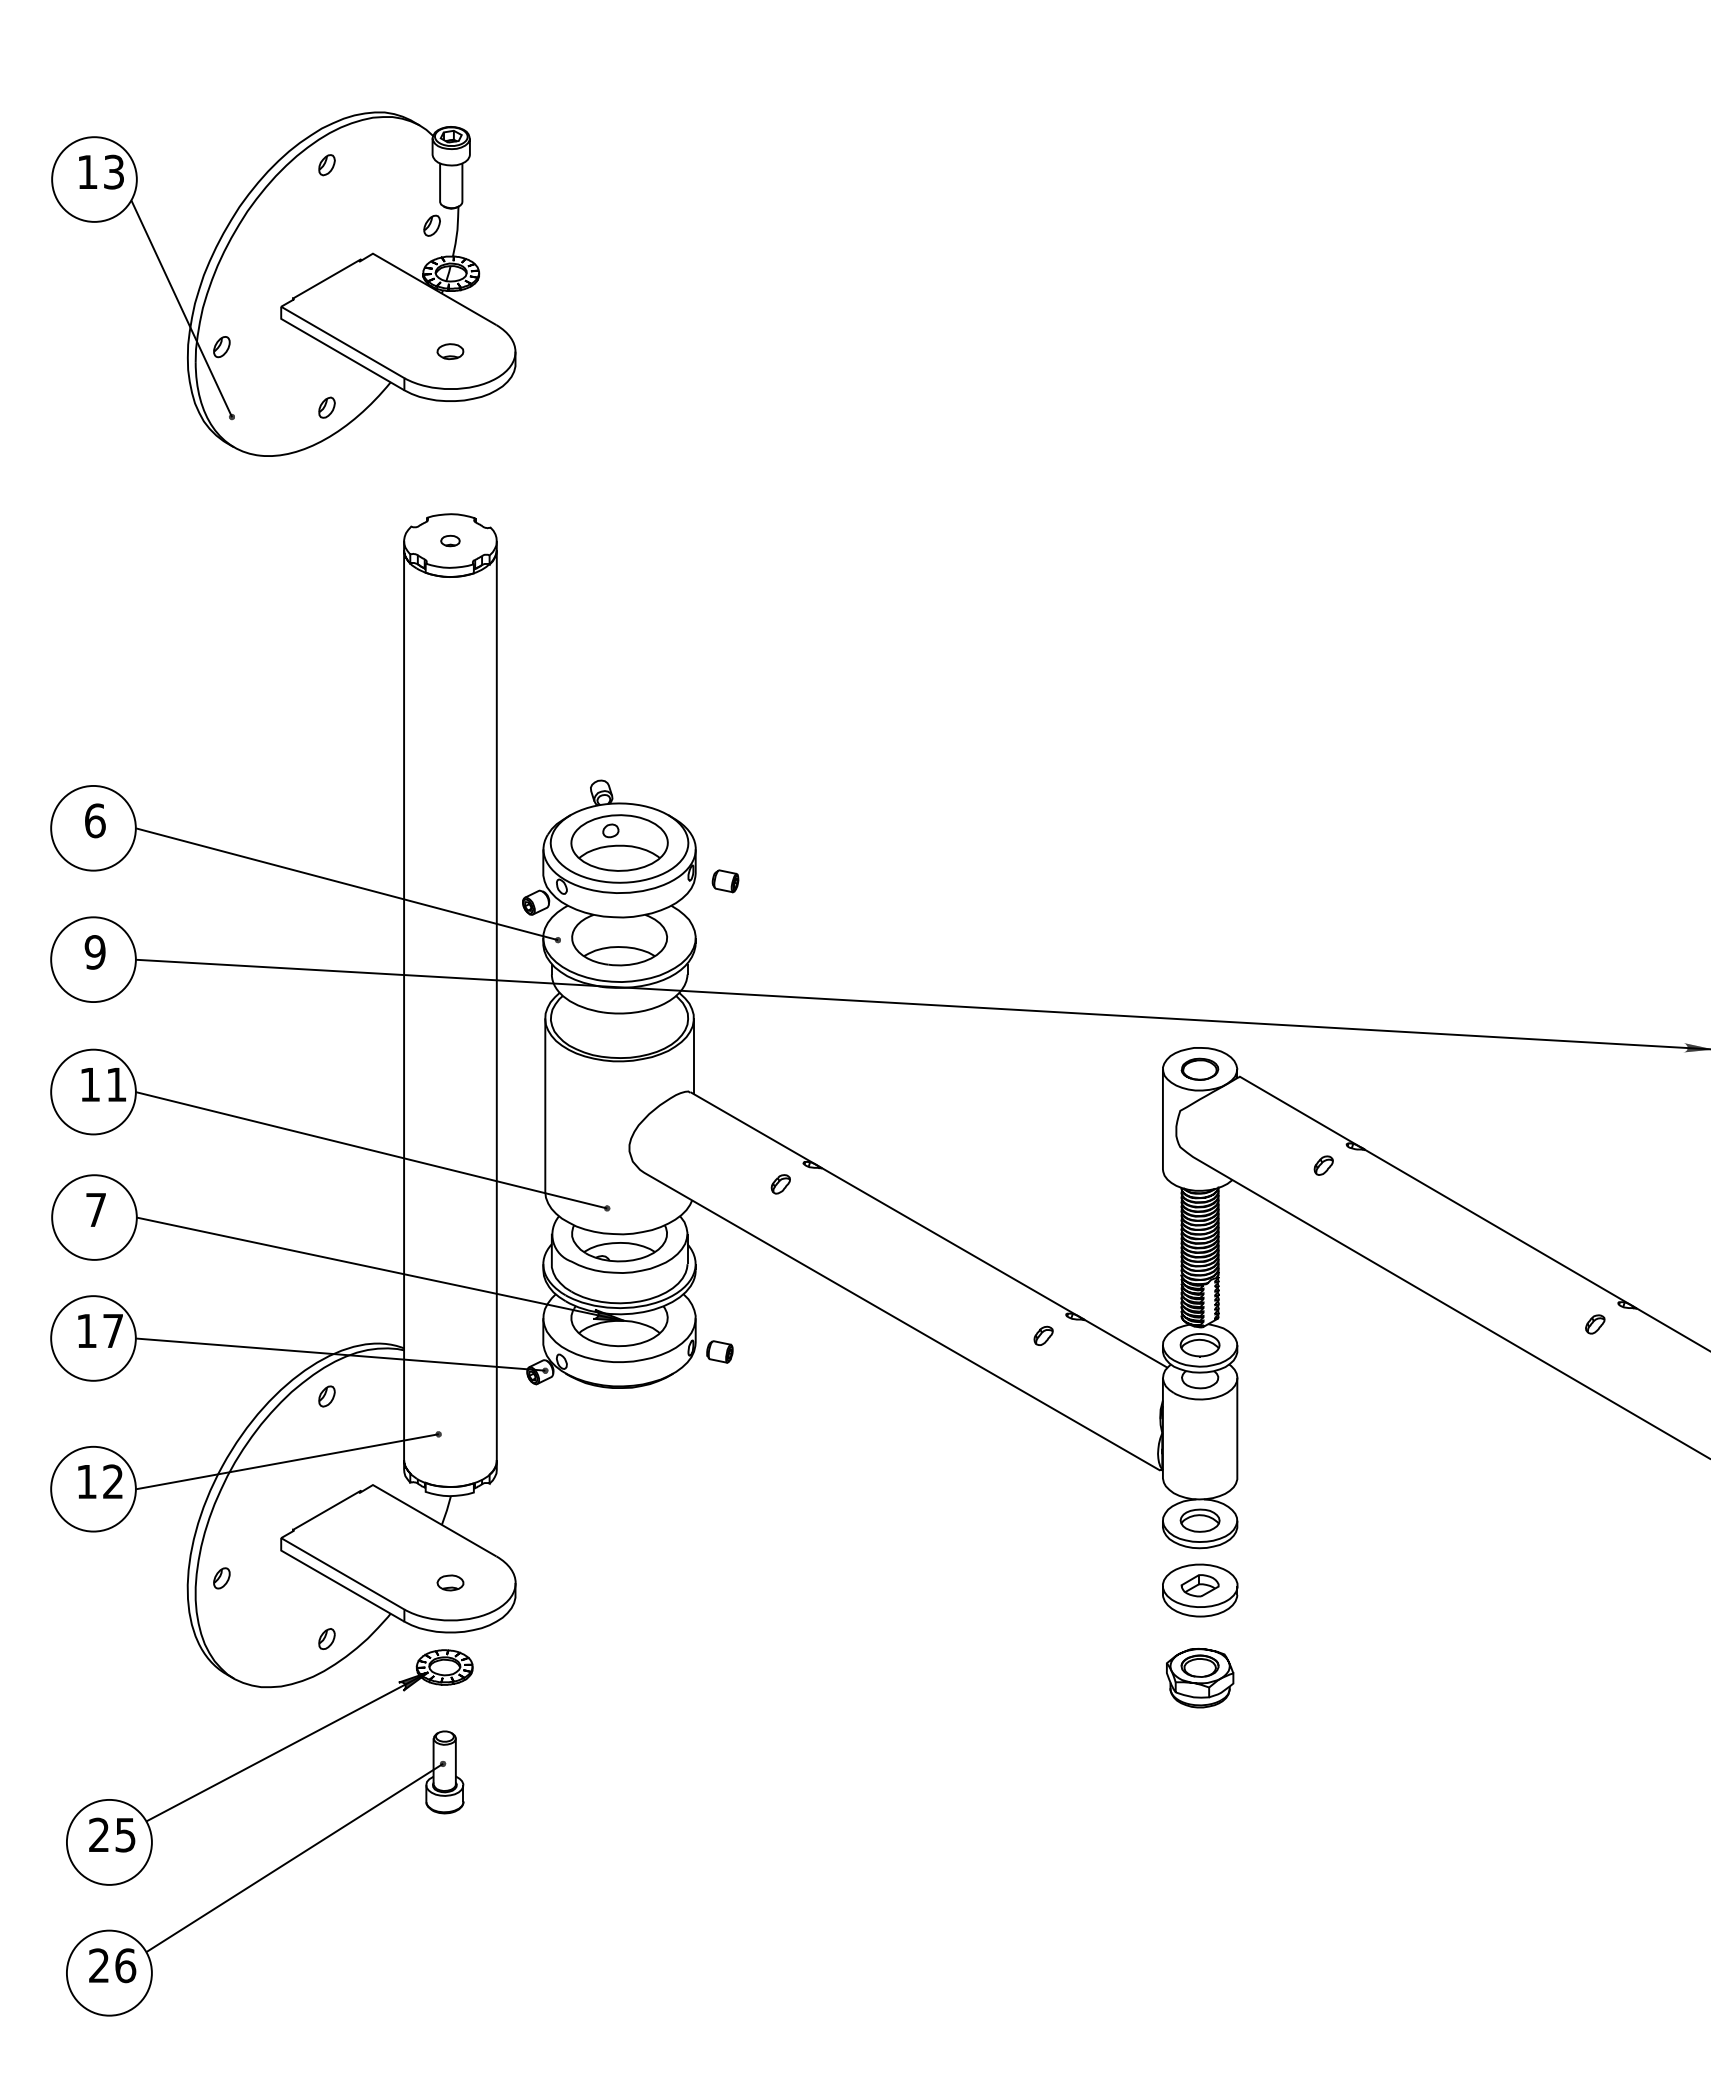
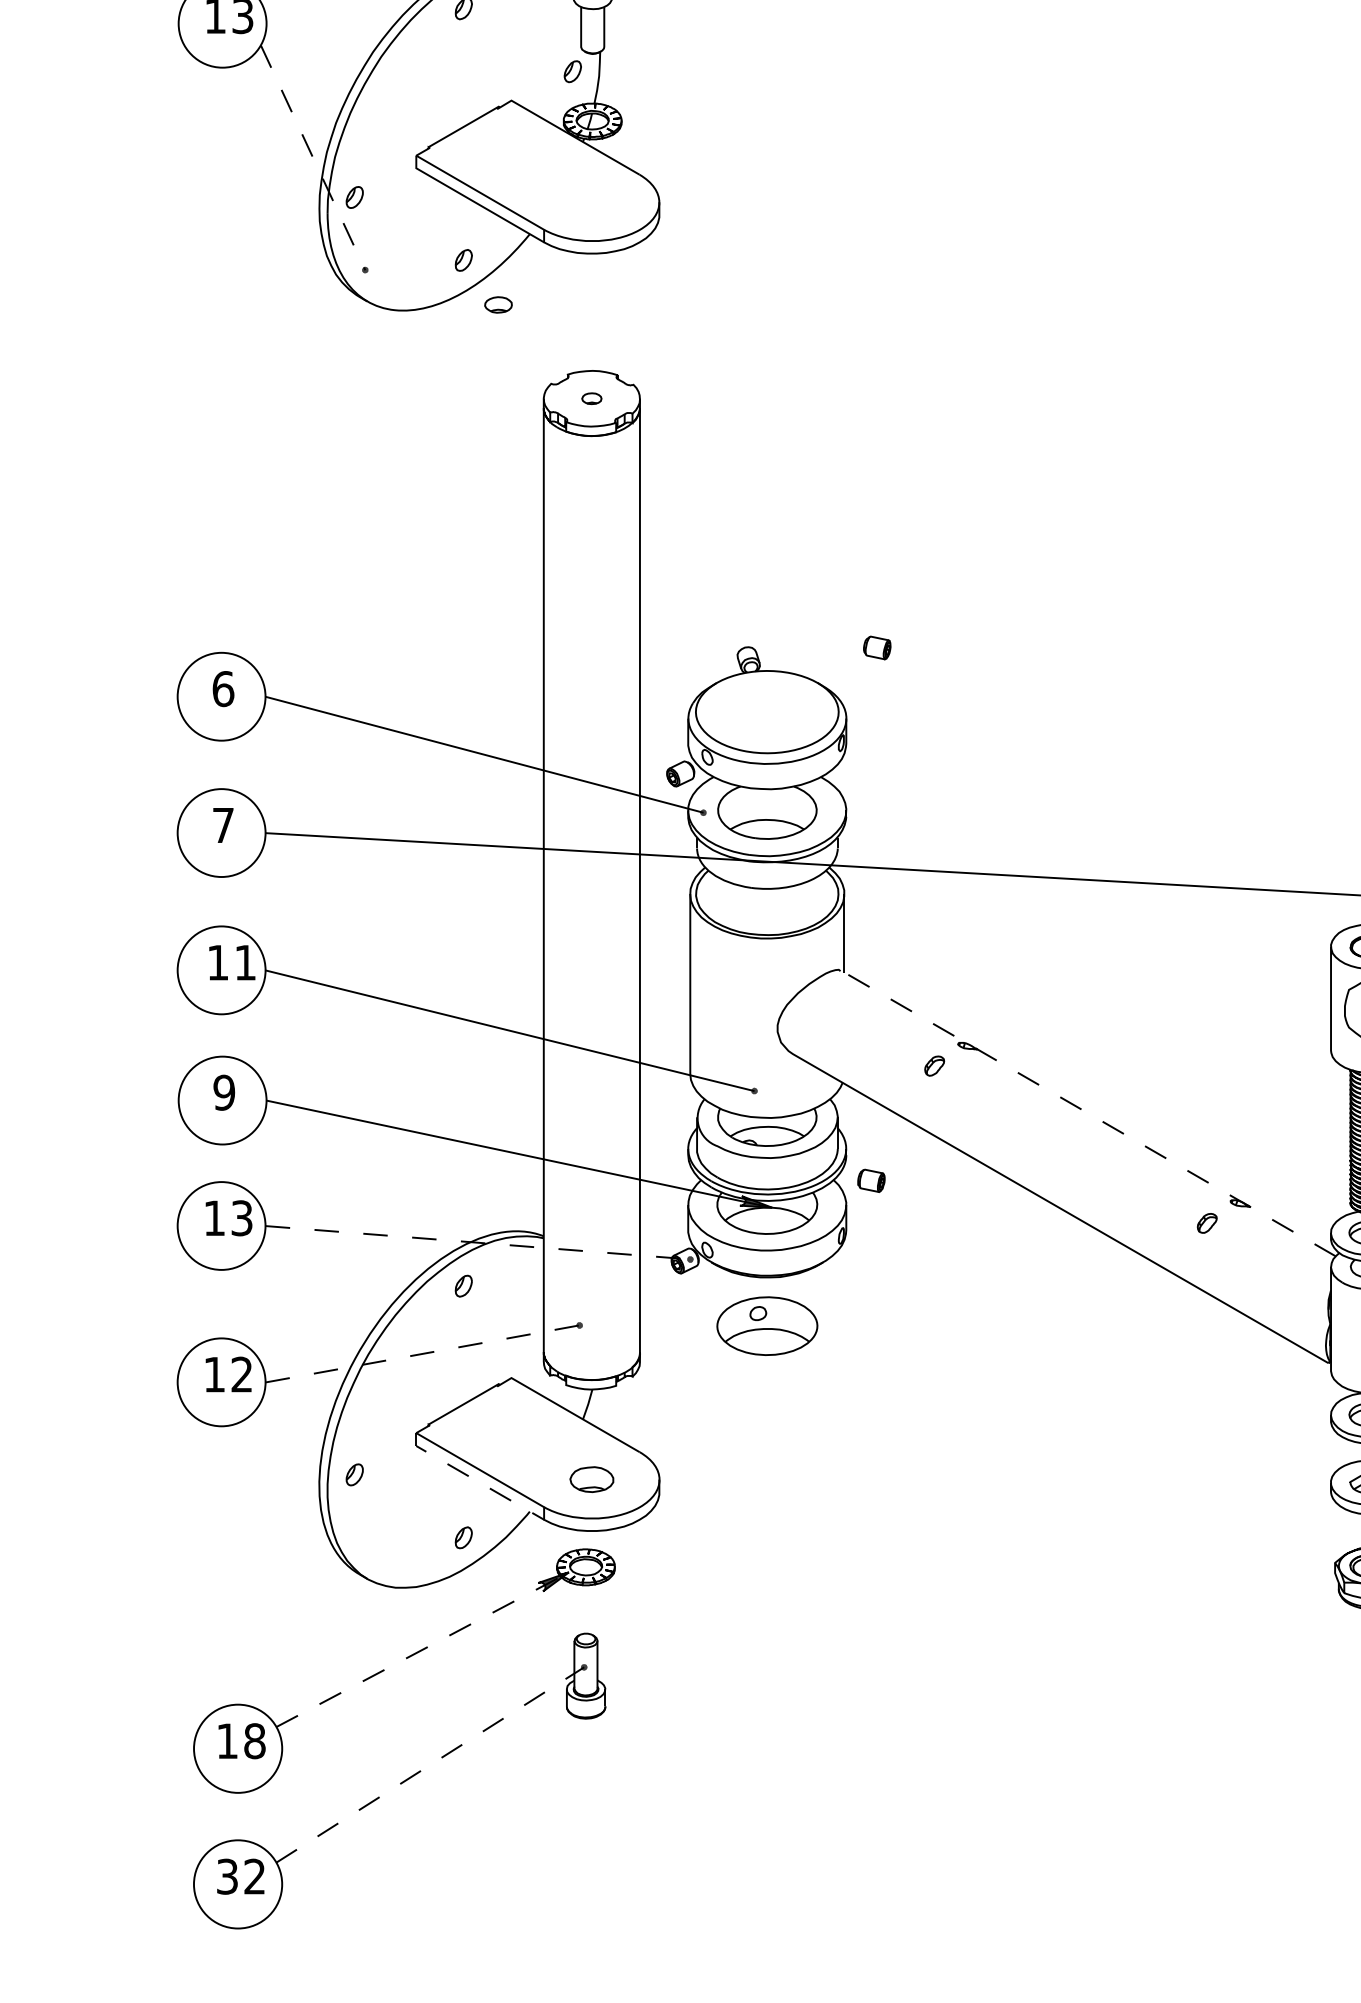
line: (181, 309) -> (312, 158), solid -> dashed
part: (450, 351) -> (498, 304), moved
part: (619, 842) -> (767, 1325), moved
part: (725, 881) -> (877, 648), moved
text: (94, 952) -> (222, 825), 9 -> 7
text: (95, 1209) -> (223, 1092), 7 -> 9
line: (928, 1229) -> (1087, 1112), solid -> dashed
text: (113, 1330) -> (242, 1217), 17 -> 13
part: (719, 1351) -> (870, 1180), moved
line: (341, 1354) -> (478, 1242), solid -> dashed
line: (287, 1461) -> (422, 1353), solid -> dashed
line: (337, 1582) -> (474, 1479), solid -> dashed
part: (450, 1582) -> (591, 1479), size x1.6
line: (287, 1746) -> (422, 1649), solid -> dashed
text: (112, 1834) -> (241, 1740), 25 -> 18
line: (294, 1858) -> (430, 1765), solid -> dashed
text: (112, 1965) -> (241, 1876), 26 -> 32

